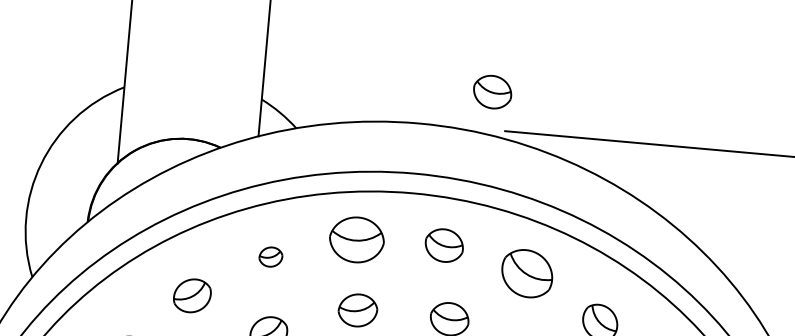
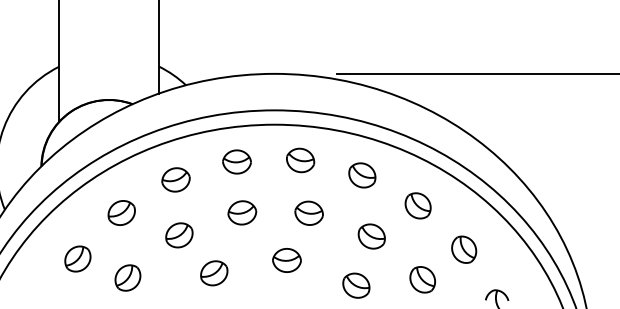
part: (492, 92) -> (325, 46), removed
part: (356, 239) -> (236, 161), size x0.71
part: (270, 256) -> (175, 179), size x1.67
part: (527, 273) -> (362, 175), size x0.71

